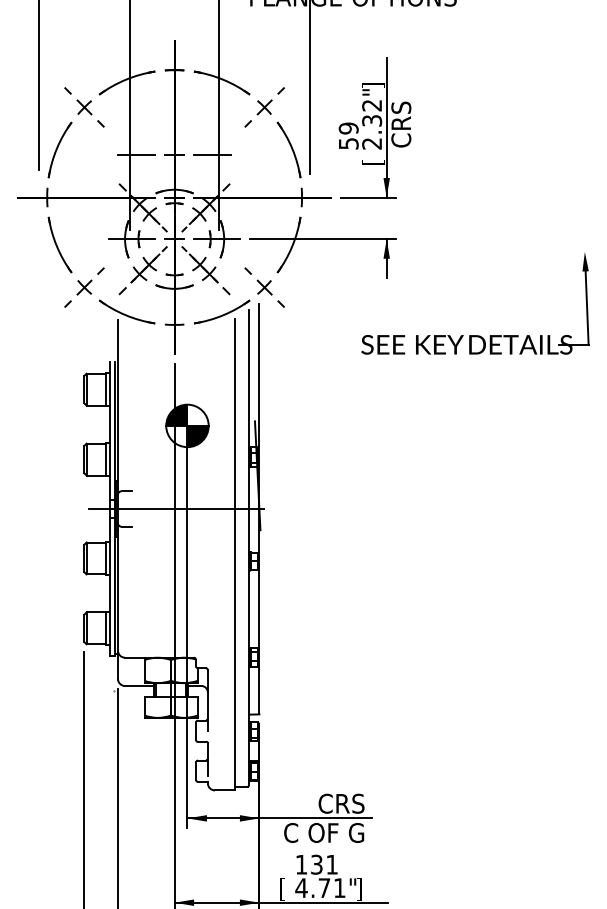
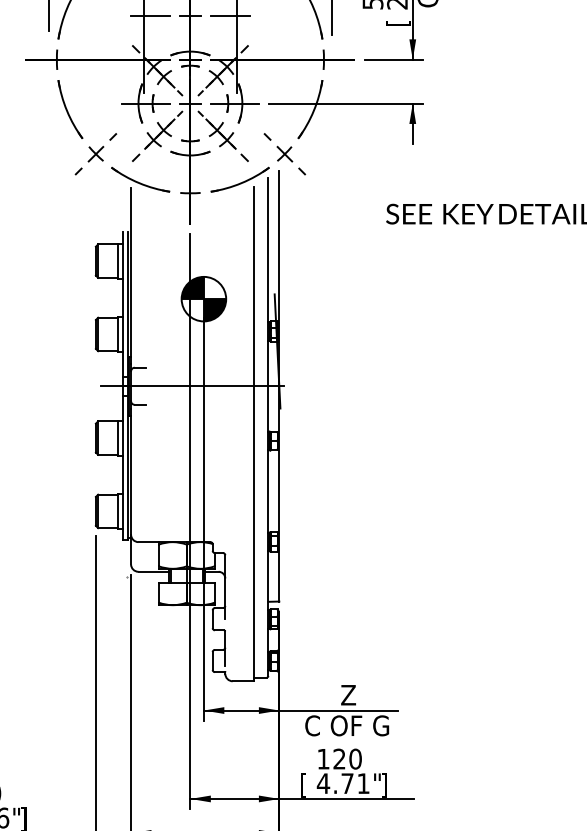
text: (341, 803) -> (365, 694), CRS -> Z
text: (324, 864) -> (347, 758), 131 -> 120

